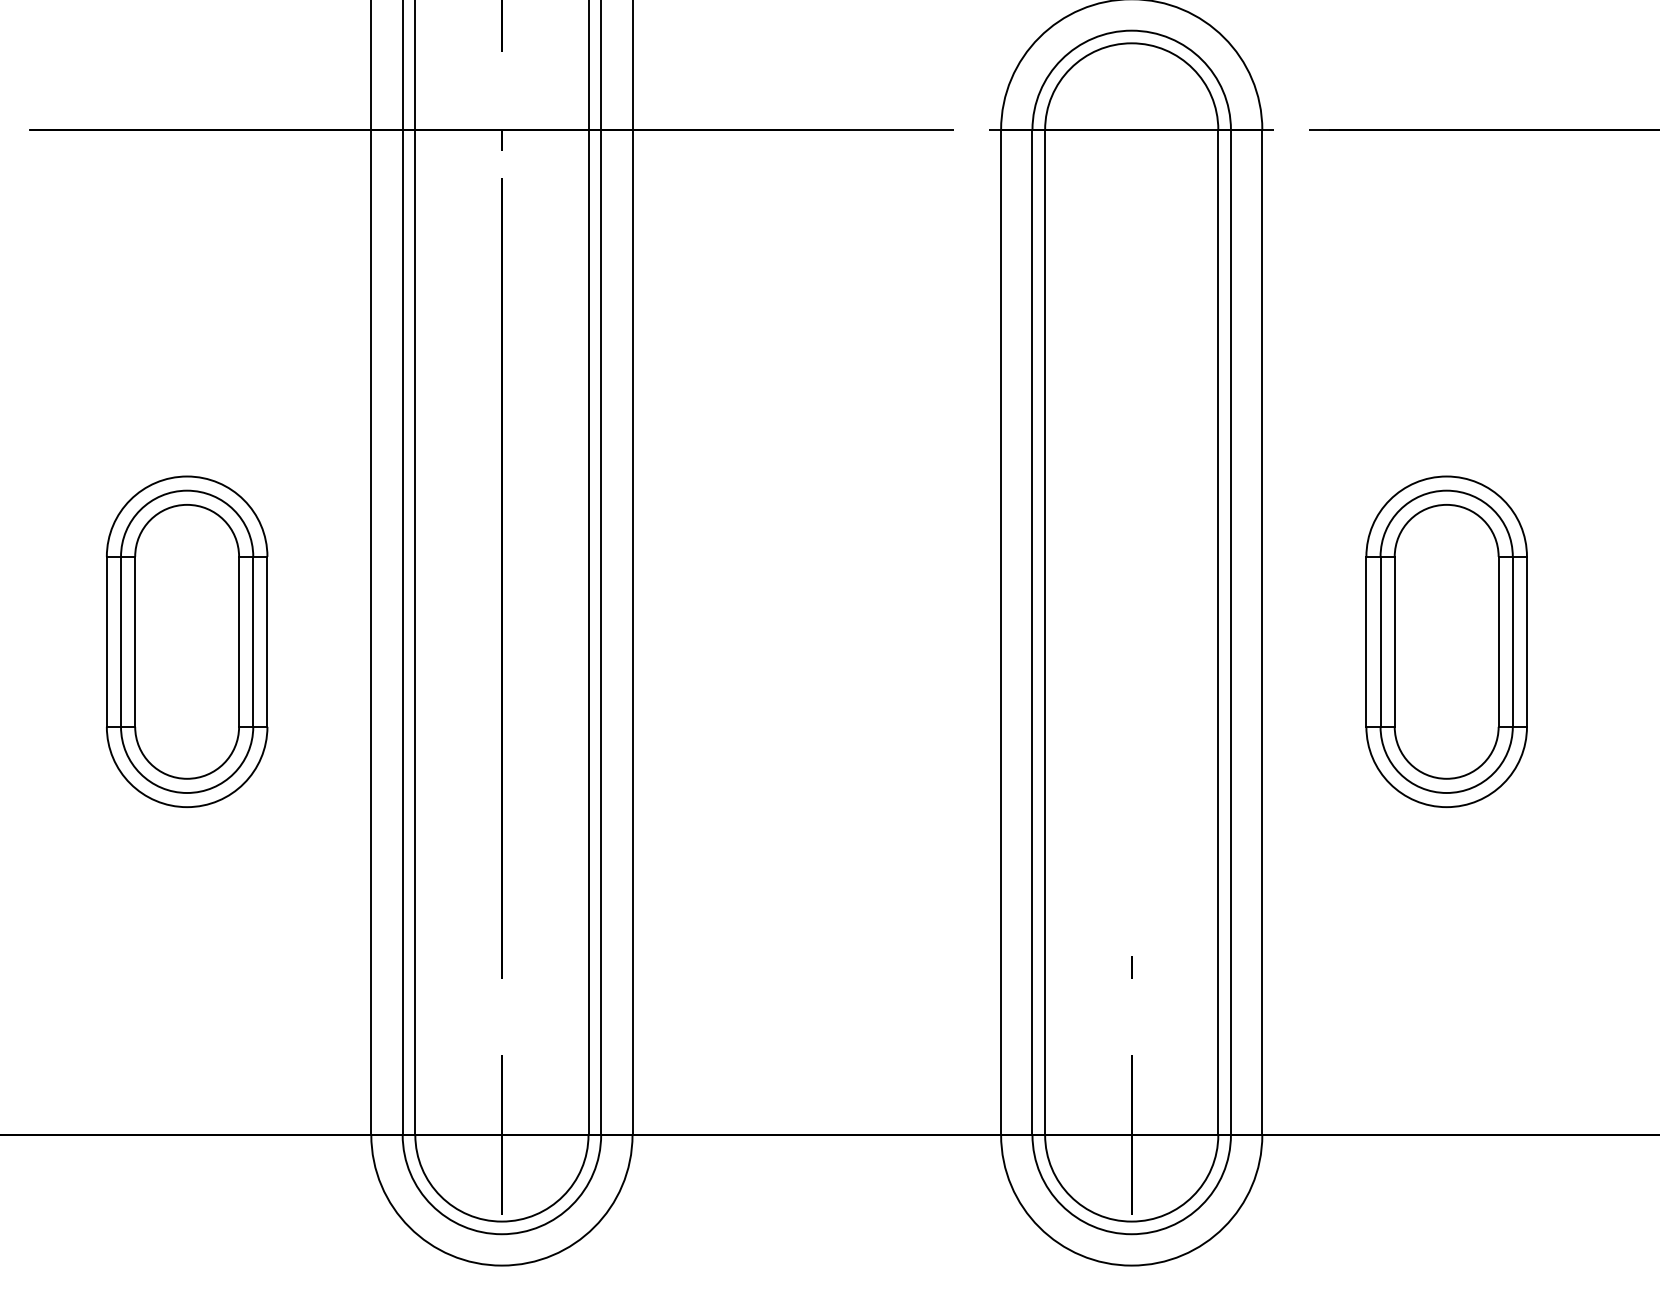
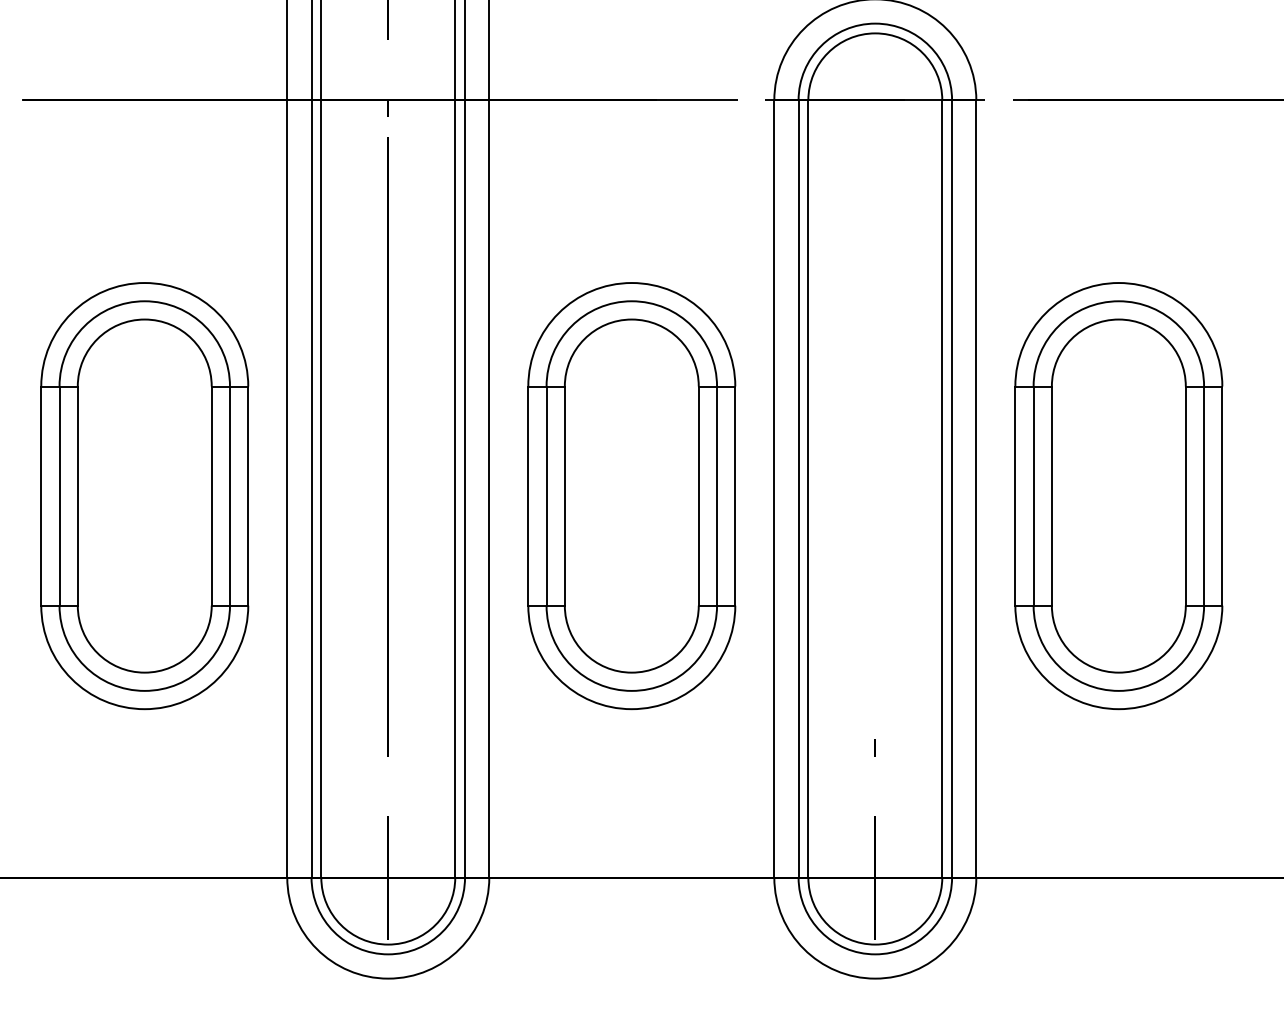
part: (186, 642) -> (144, 496), size x1.67
part: (816, 642) -> (631, 496), added
part: (1446, 642) -> (1118, 496), size x1.67

